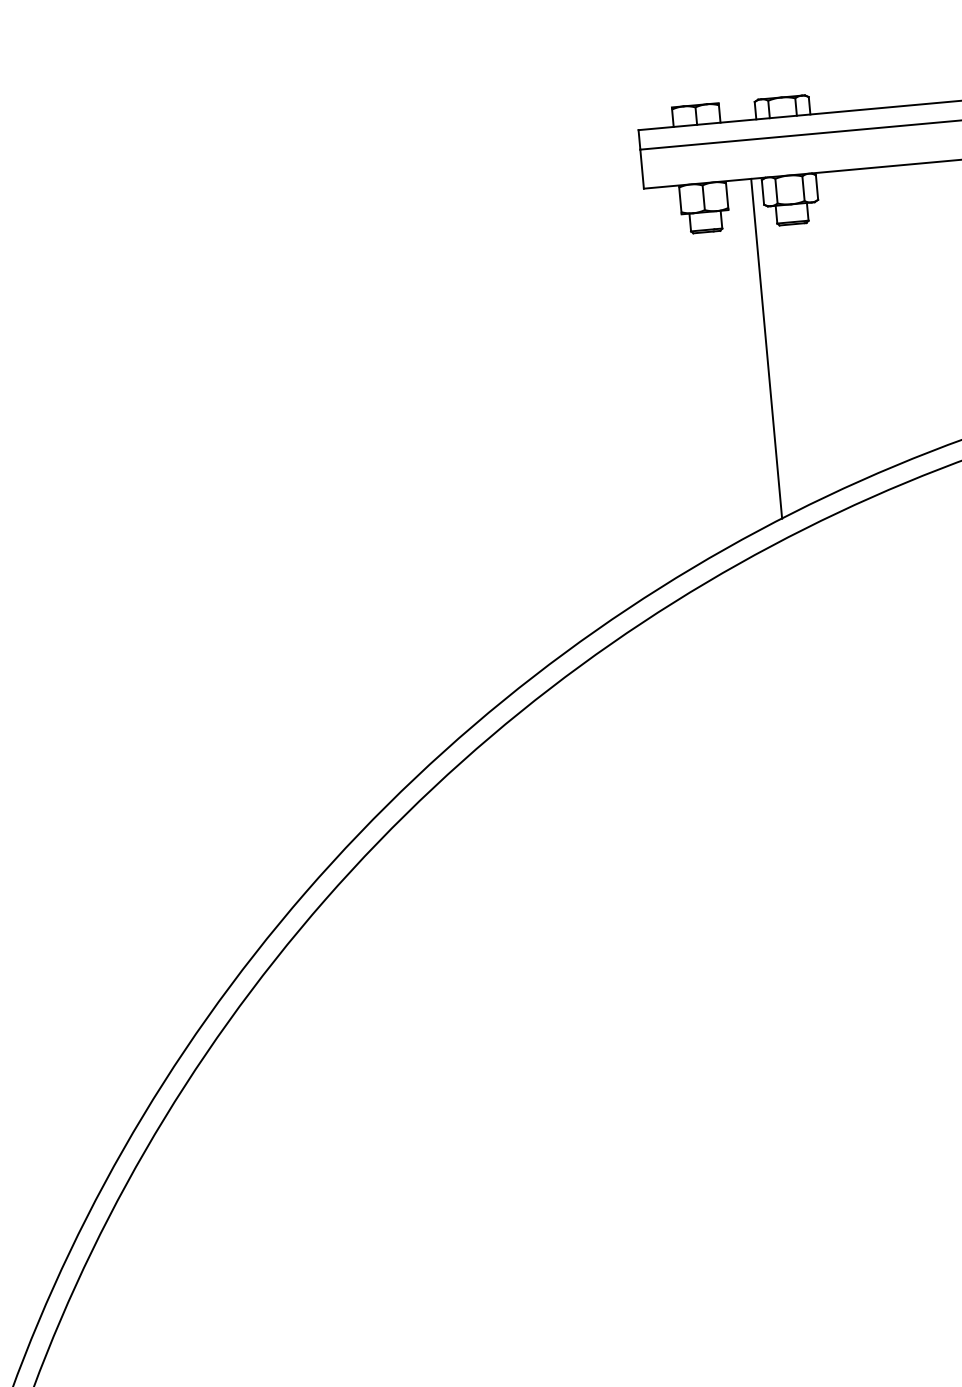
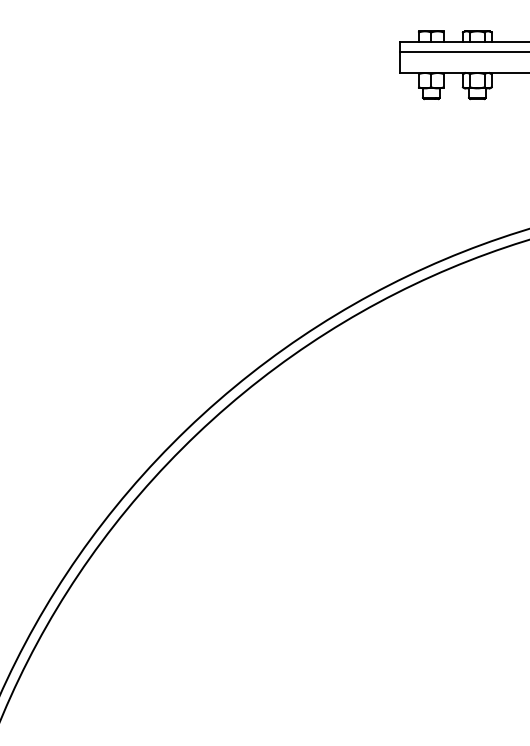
line: (766, 348) -> (457, 163), removed

